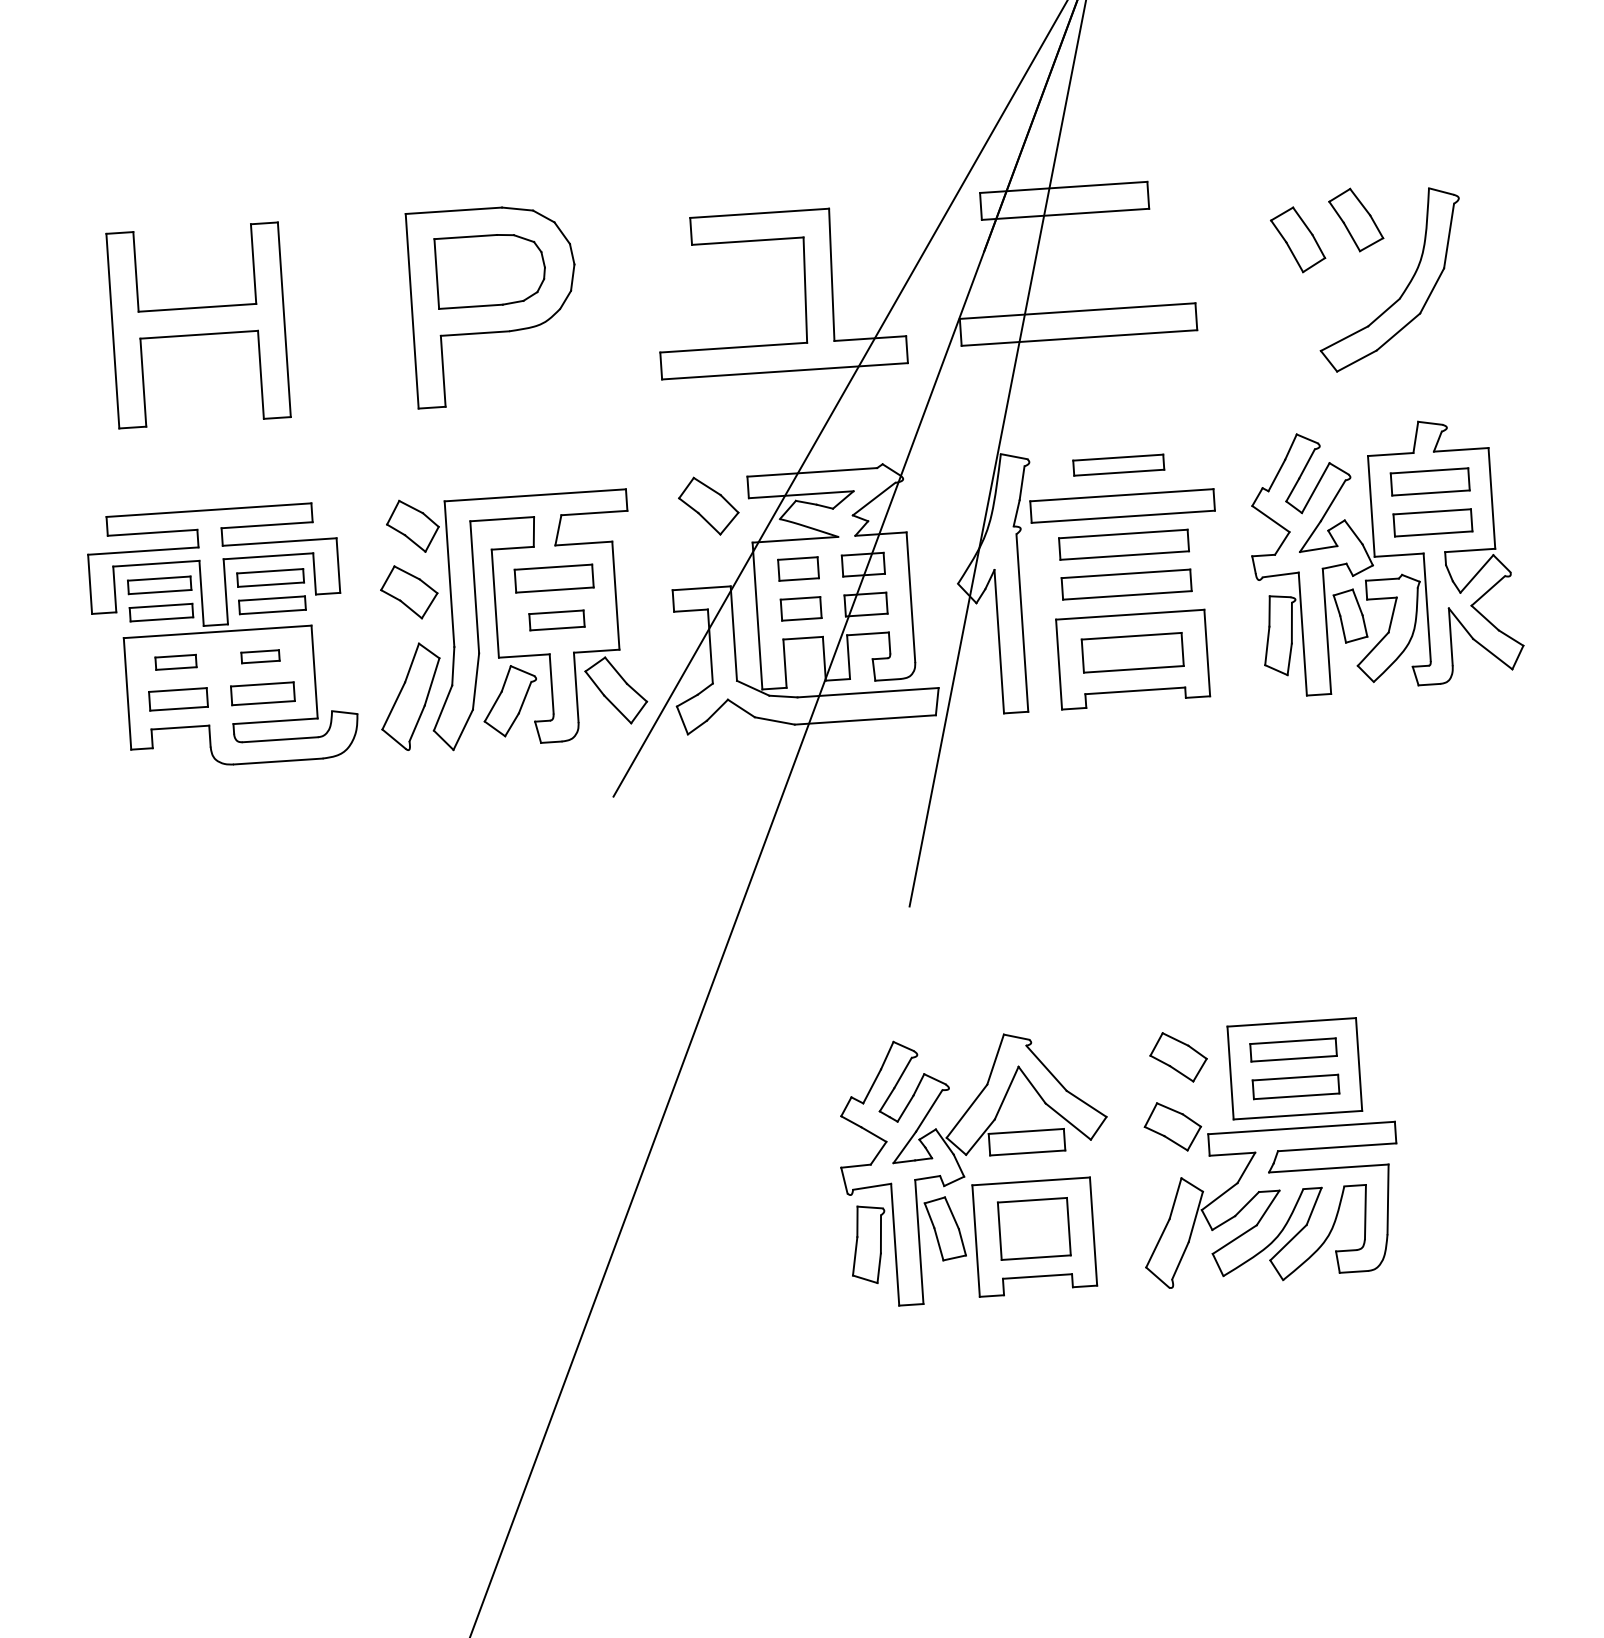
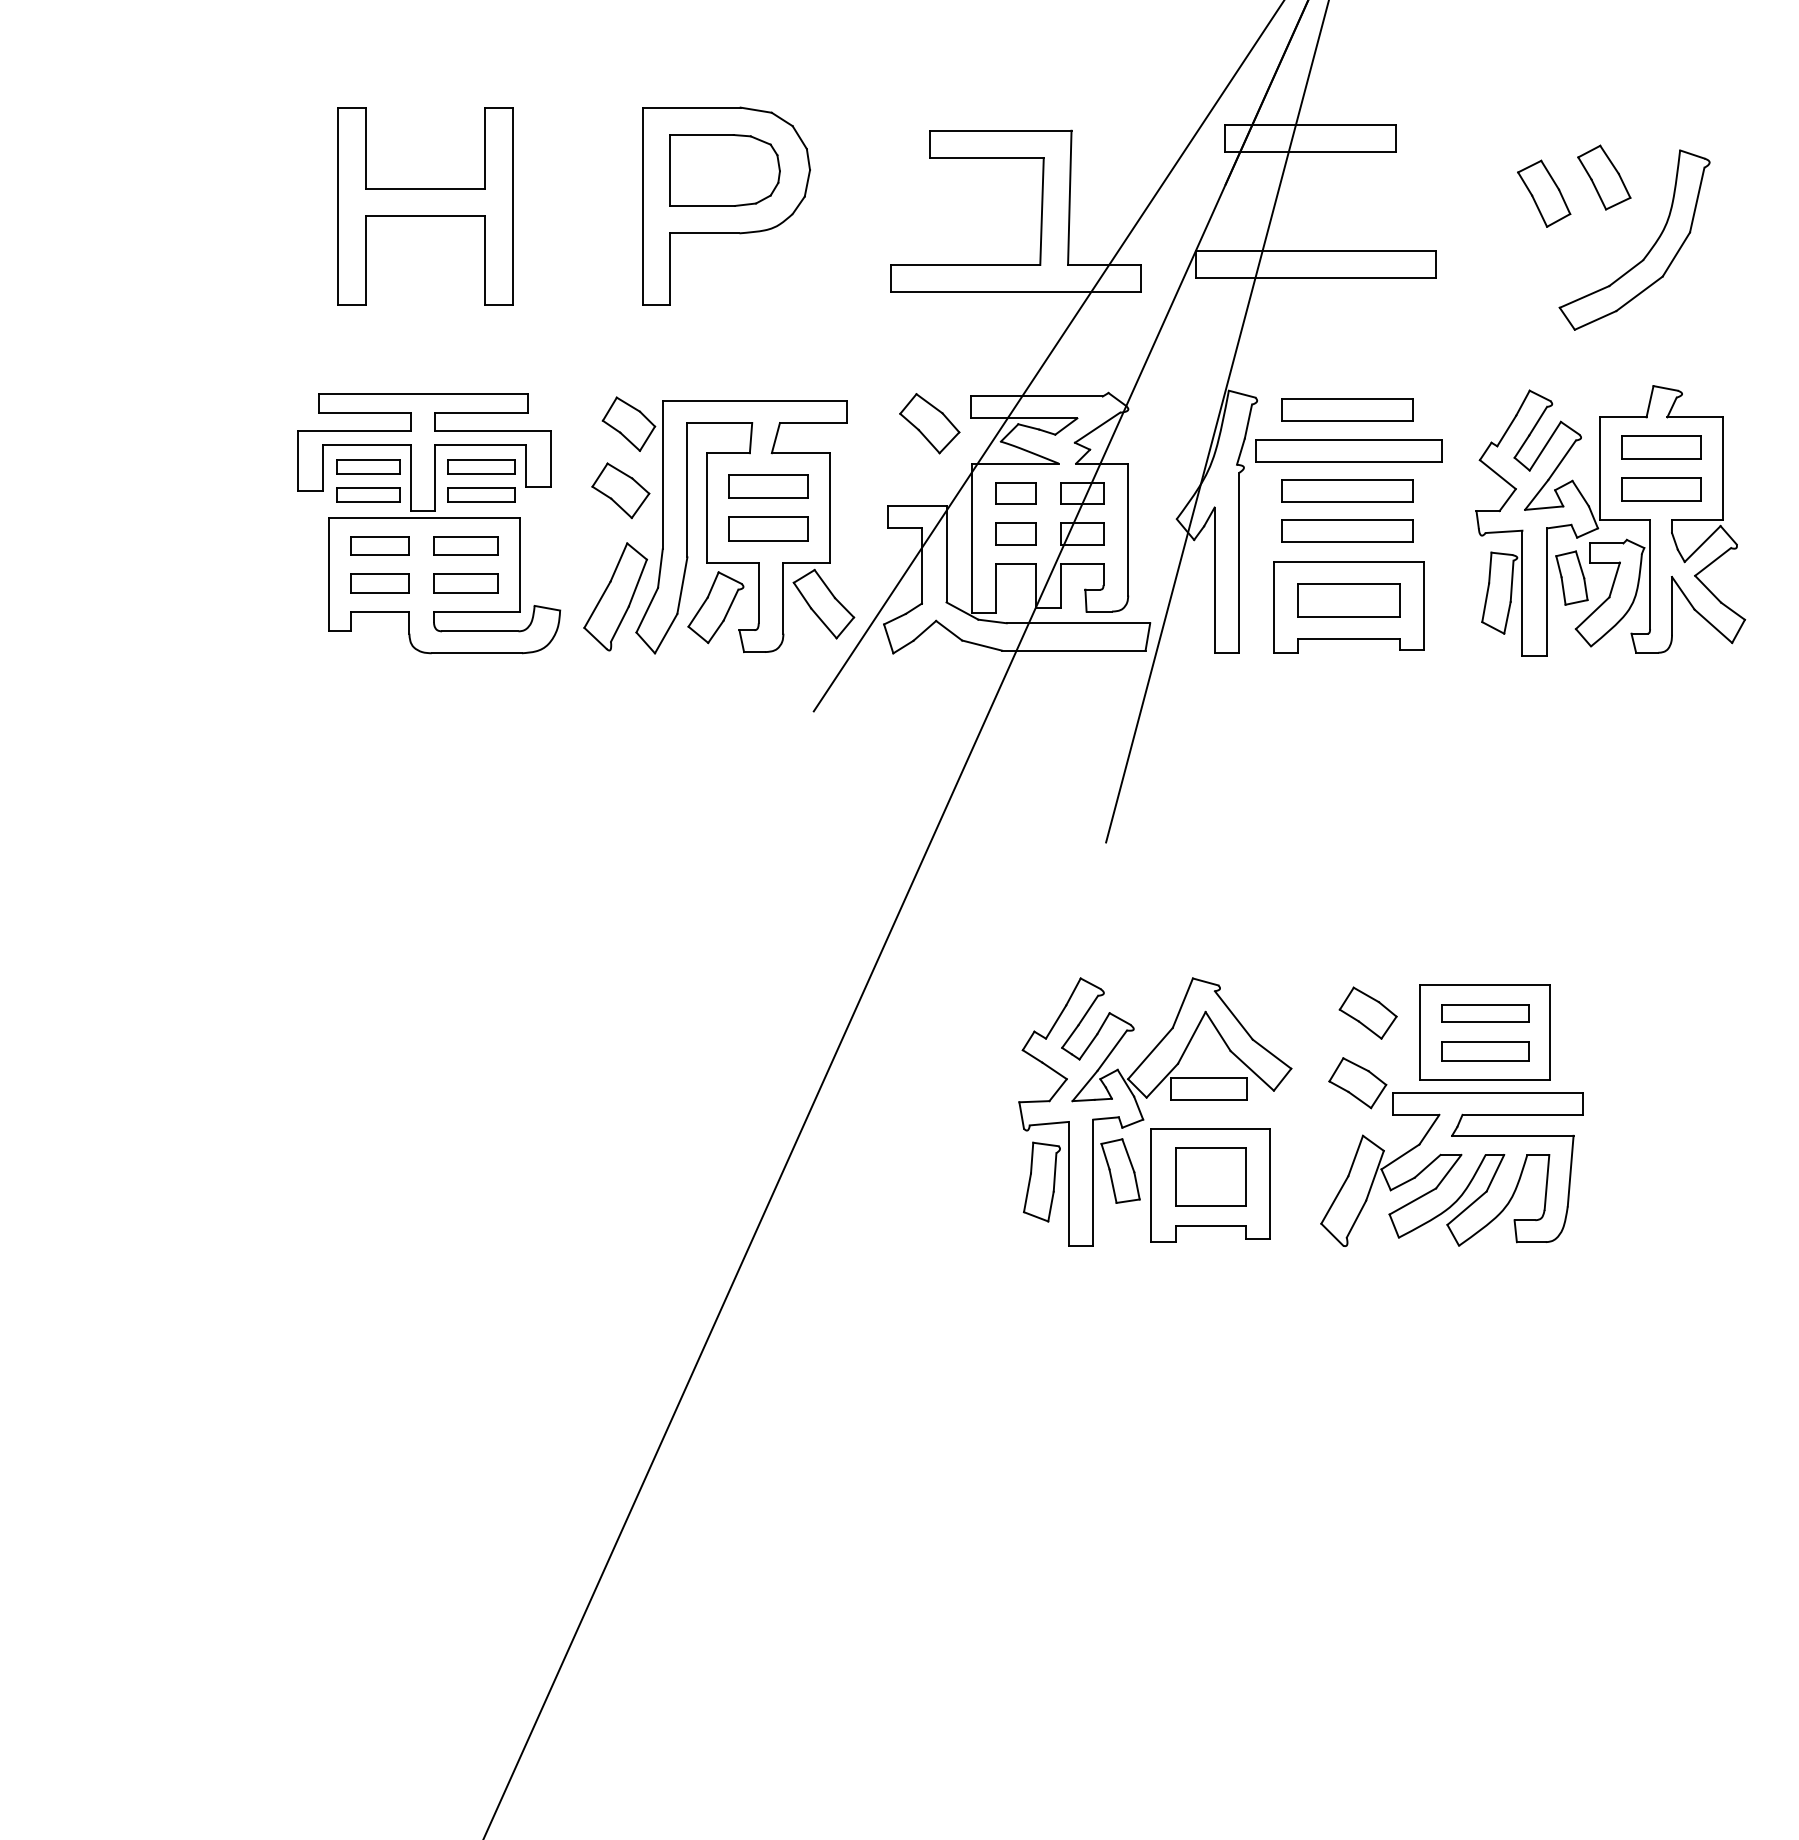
part: (1118, 464) -> (1347, 409), size x1.43
part: (557, 619) -> (768, 528), size x1.43
part: (260, 656) -> (465, 545), size x1.67
part: (175, 661) -> (379, 545), size x1.43

